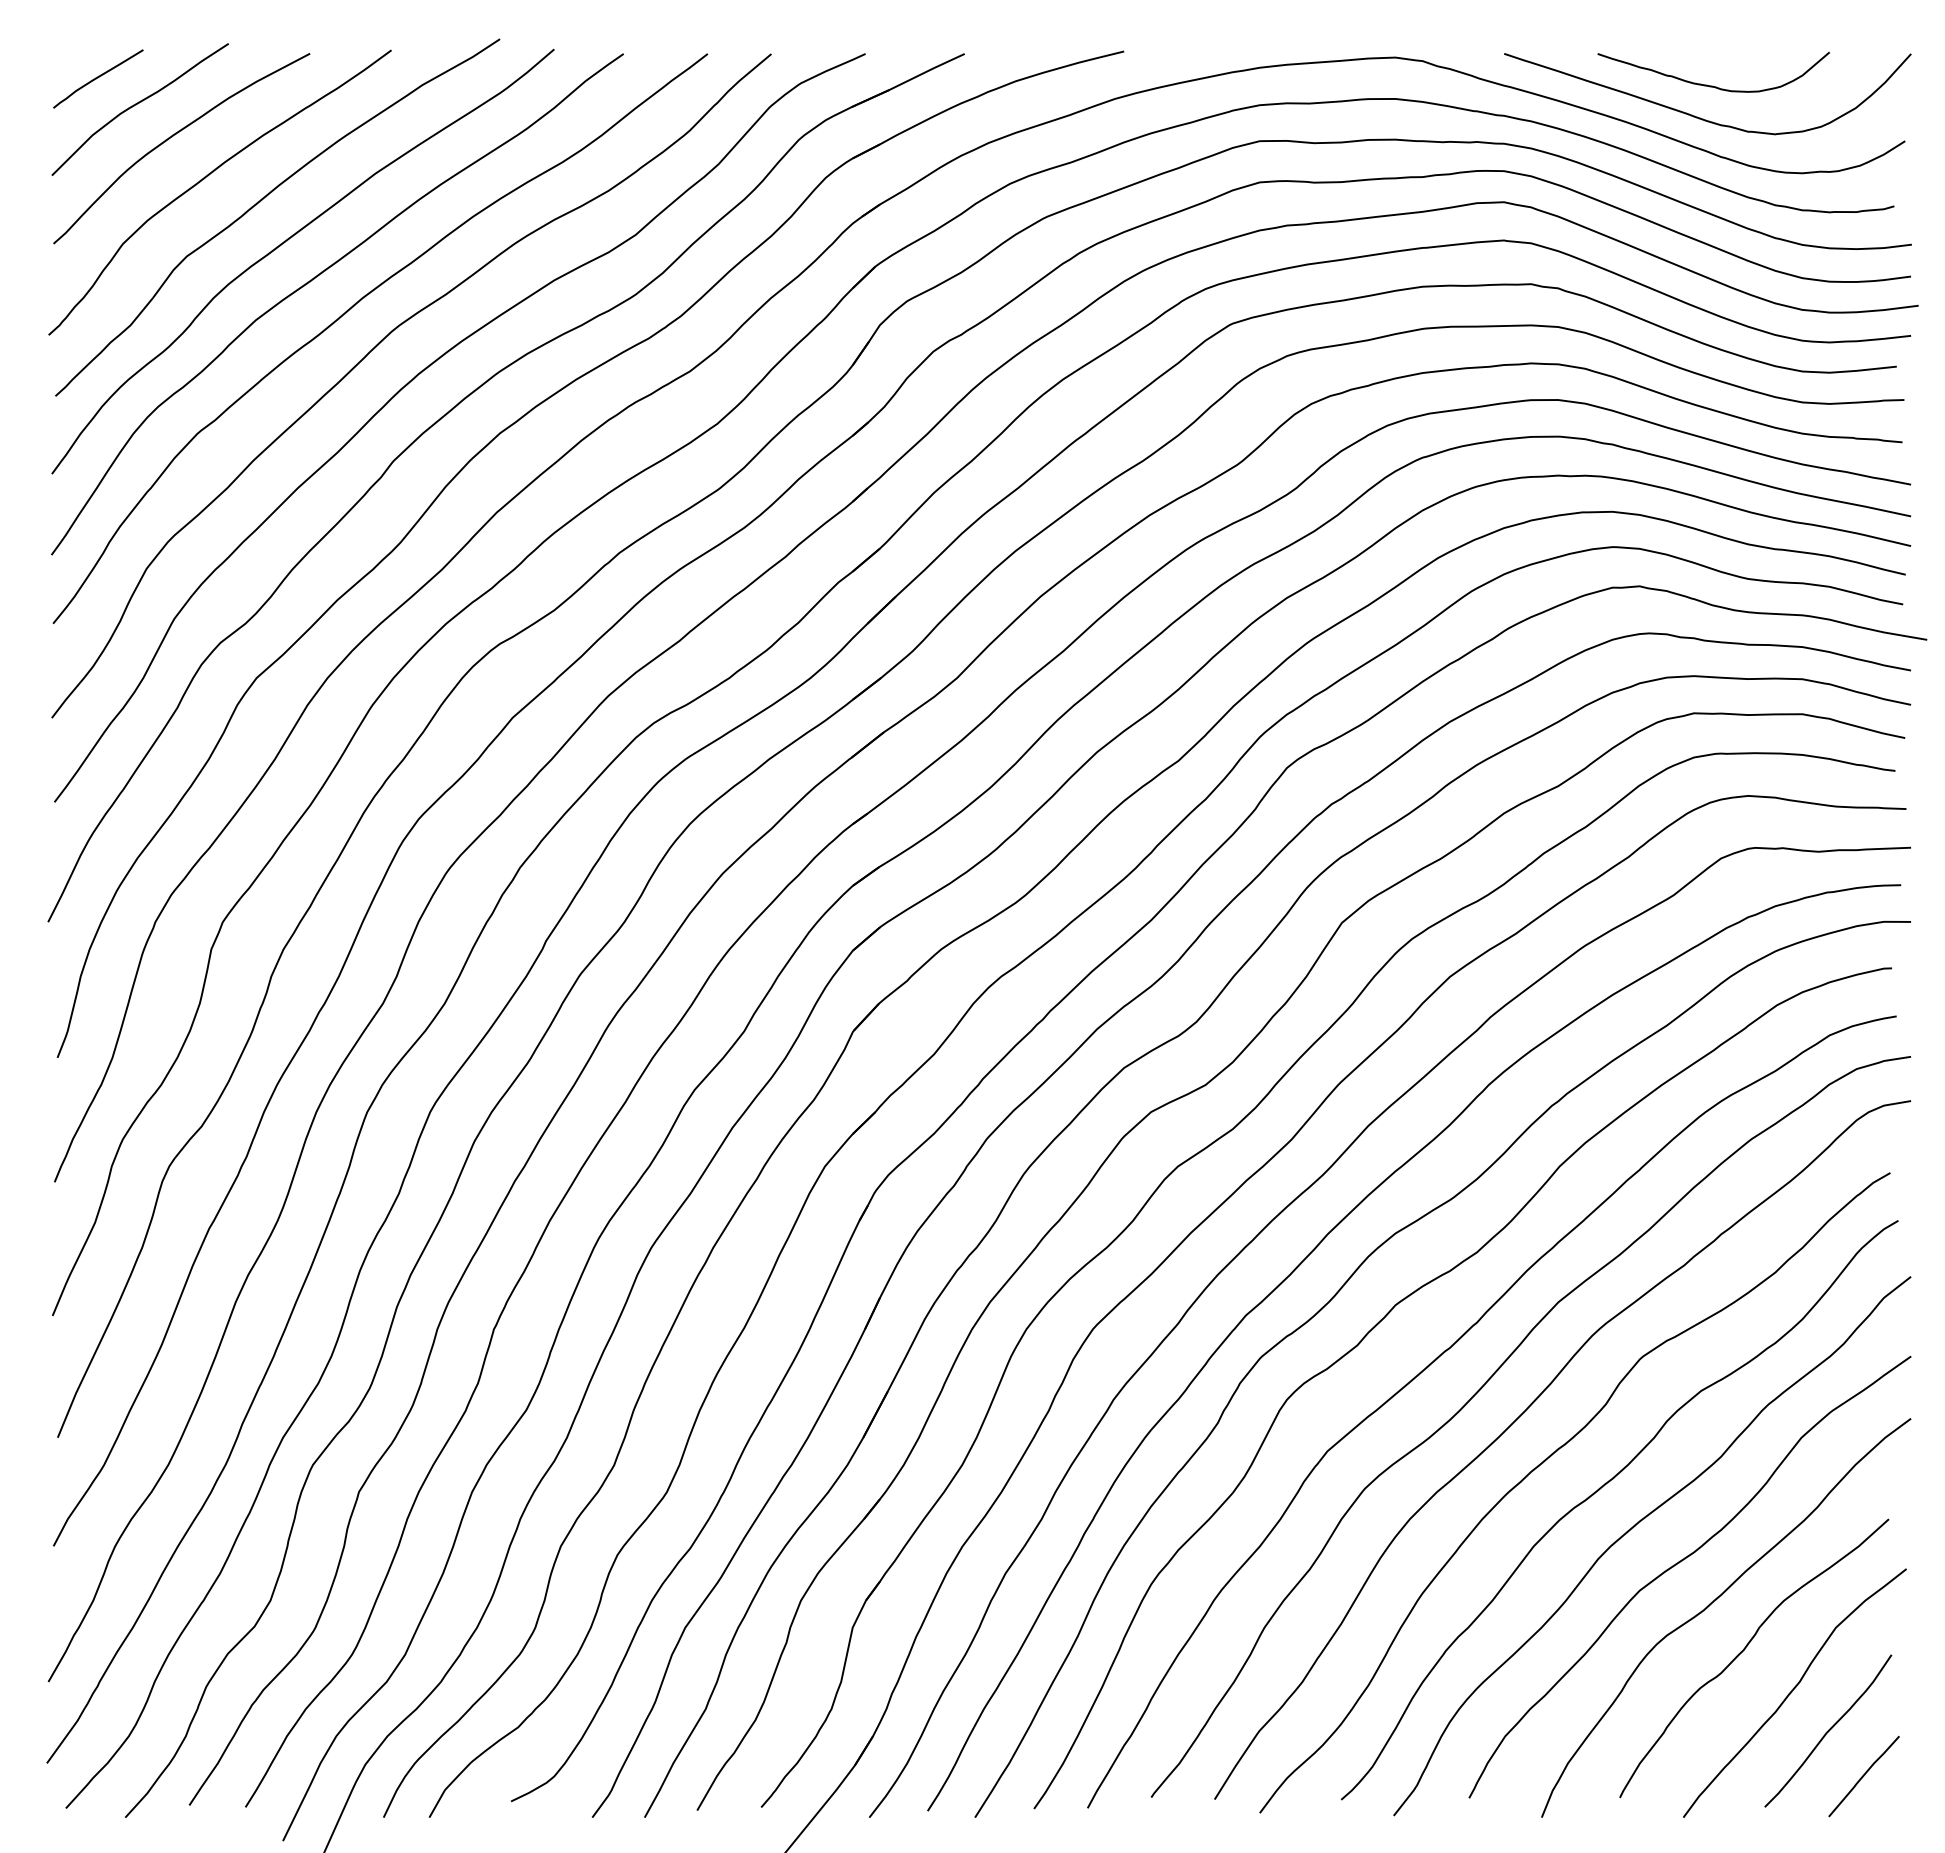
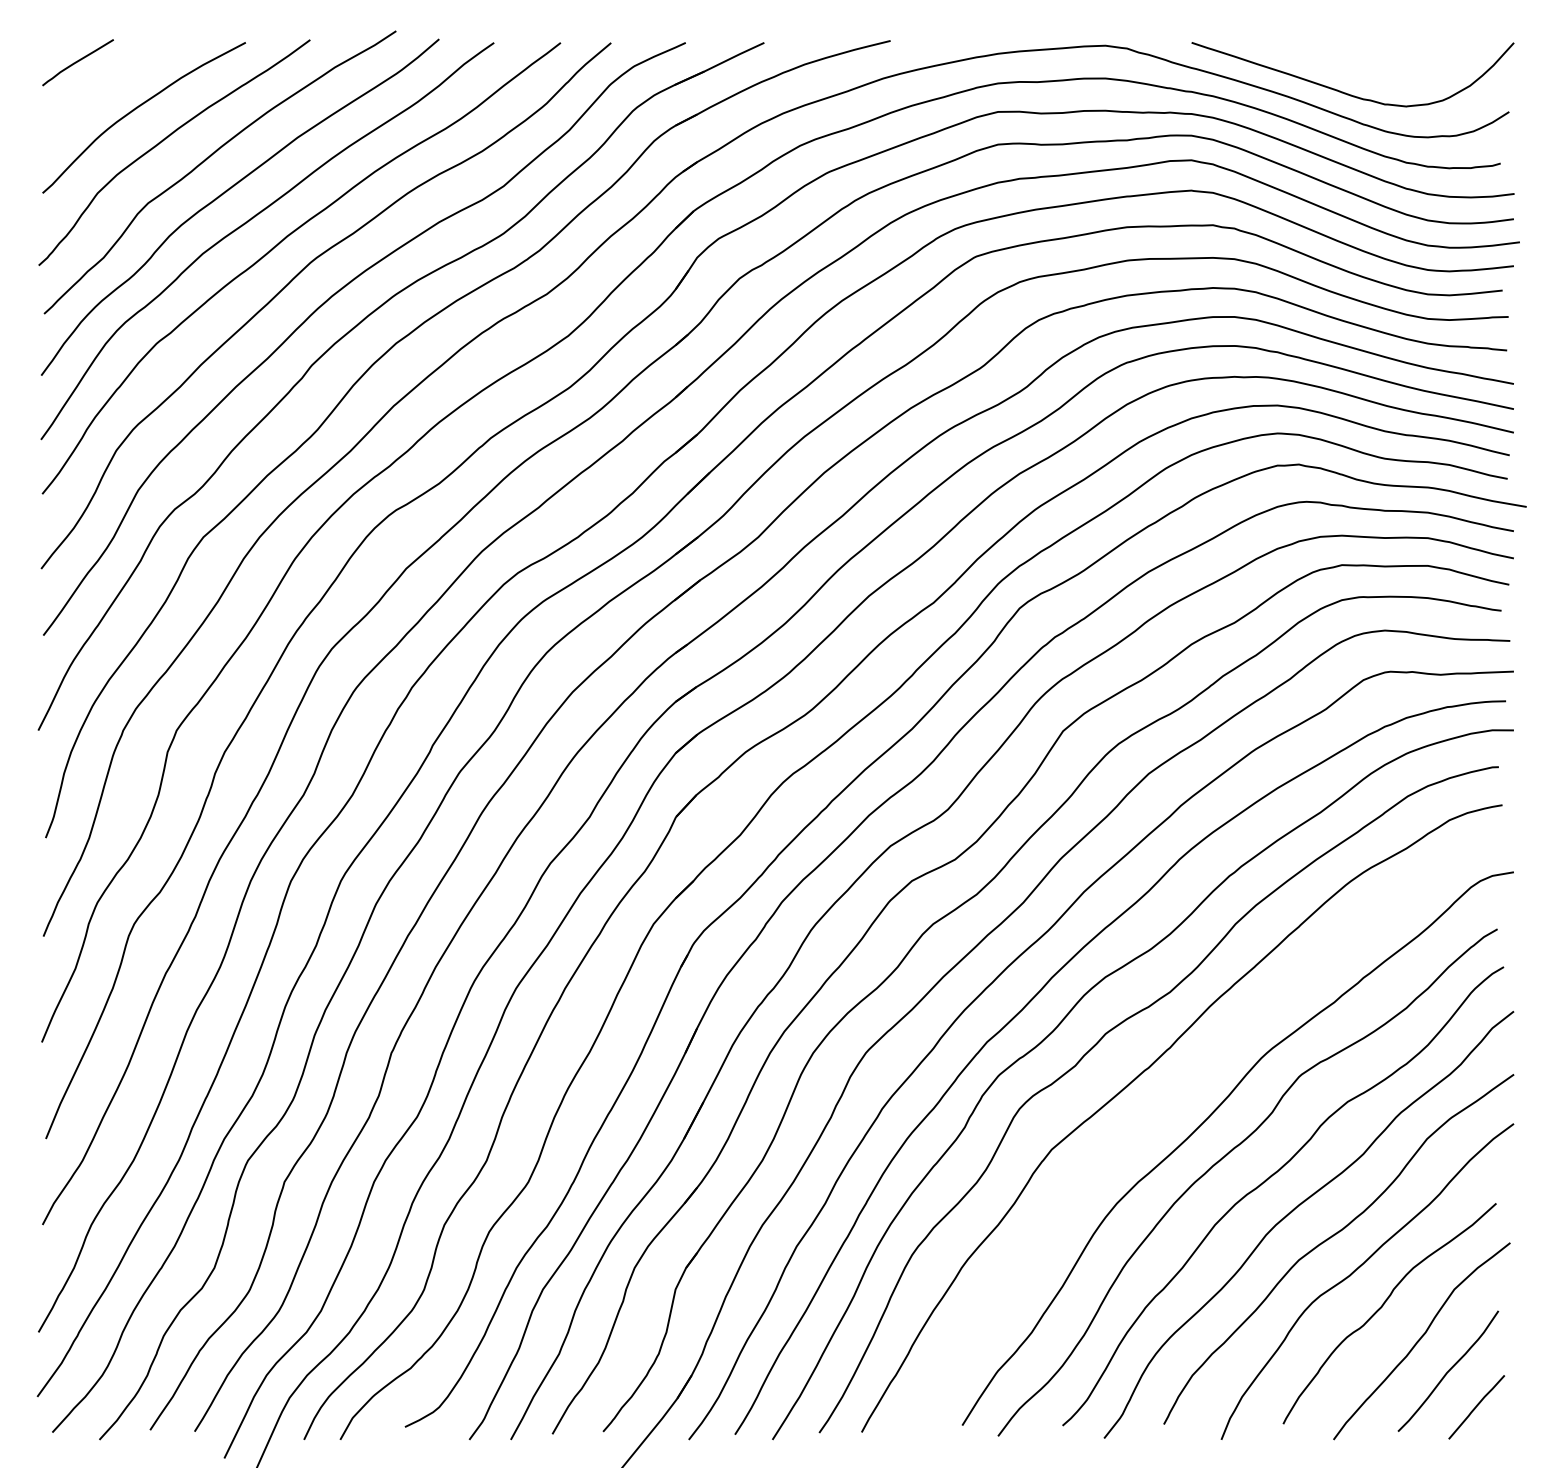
curve: (1712, 85) -> (1356, 67), removed
curve: (136, 105) -> (108, 83), removed
curve: (1484, 1386) -> (1176, 1098), removed

